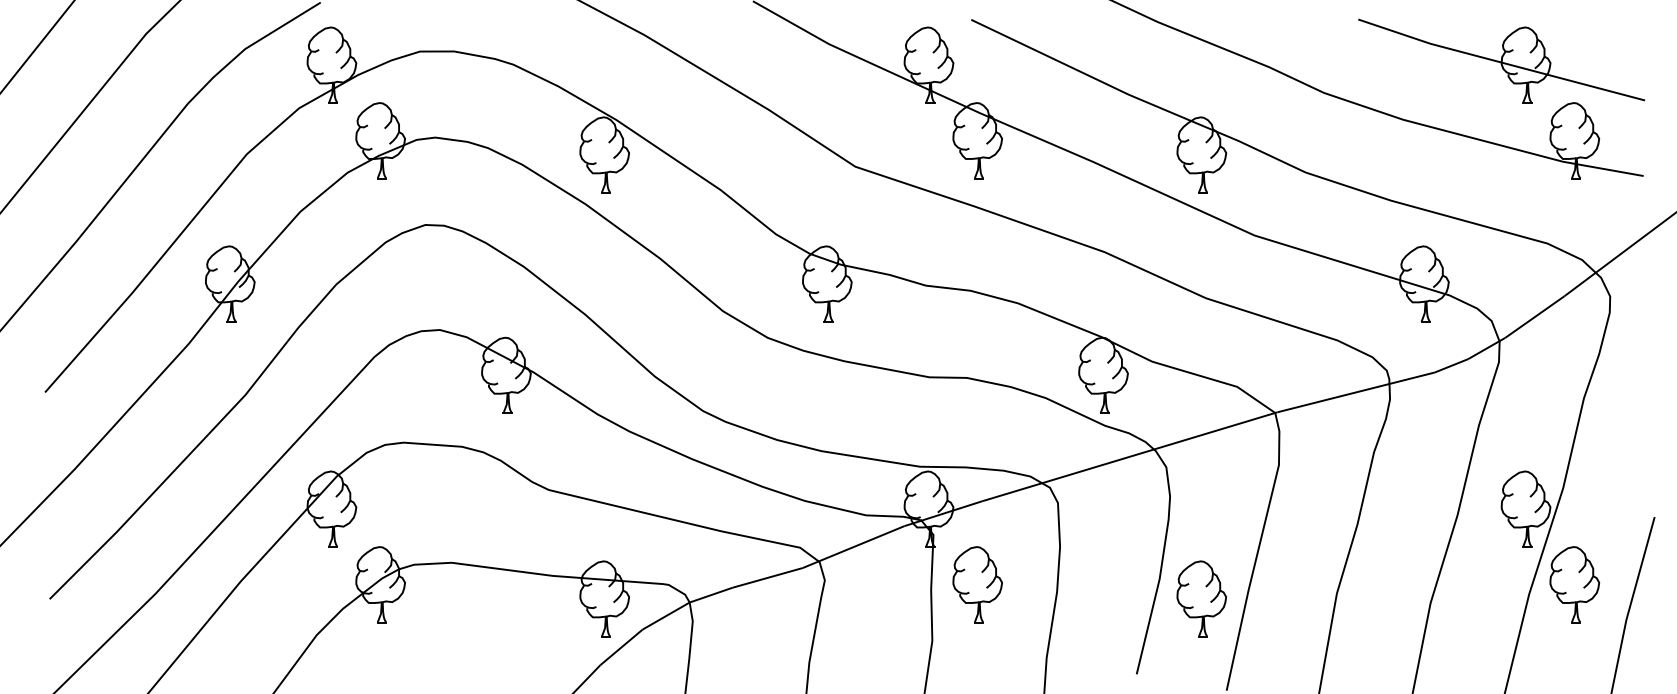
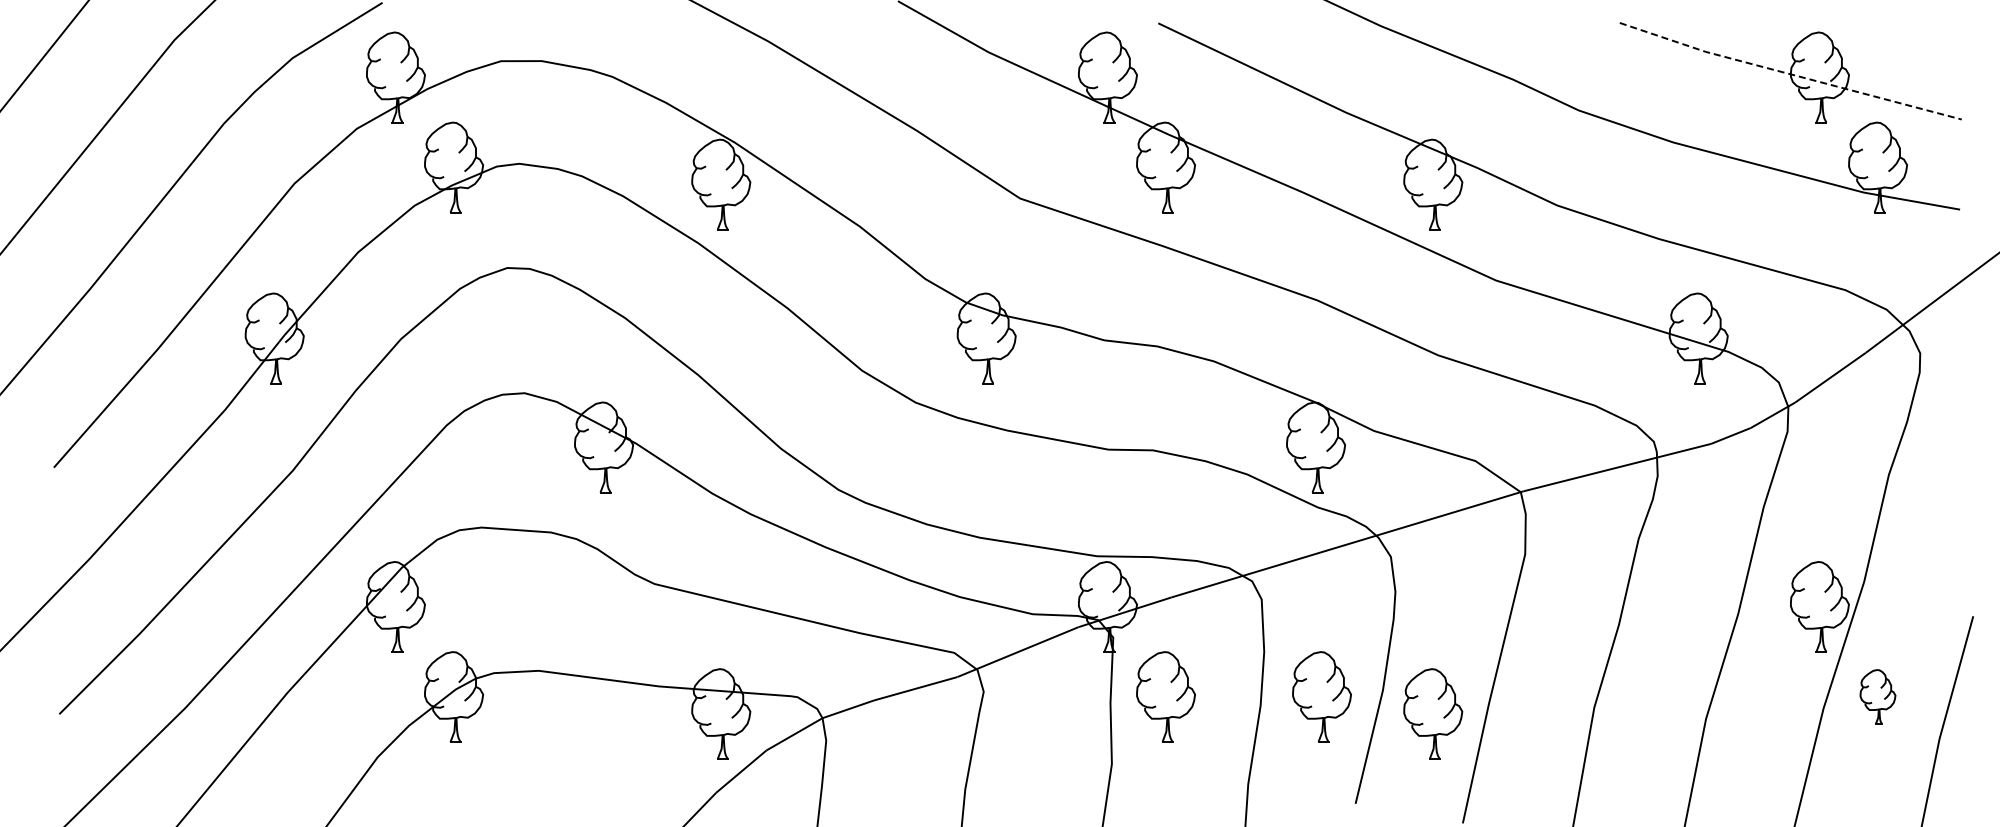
line: (1500, 62) -> (1789, 74), solid -> dashed
part: (1108, 584) -> (1321, 696), added
part: (1574, 584) -> (1877, 696), size x0.6

